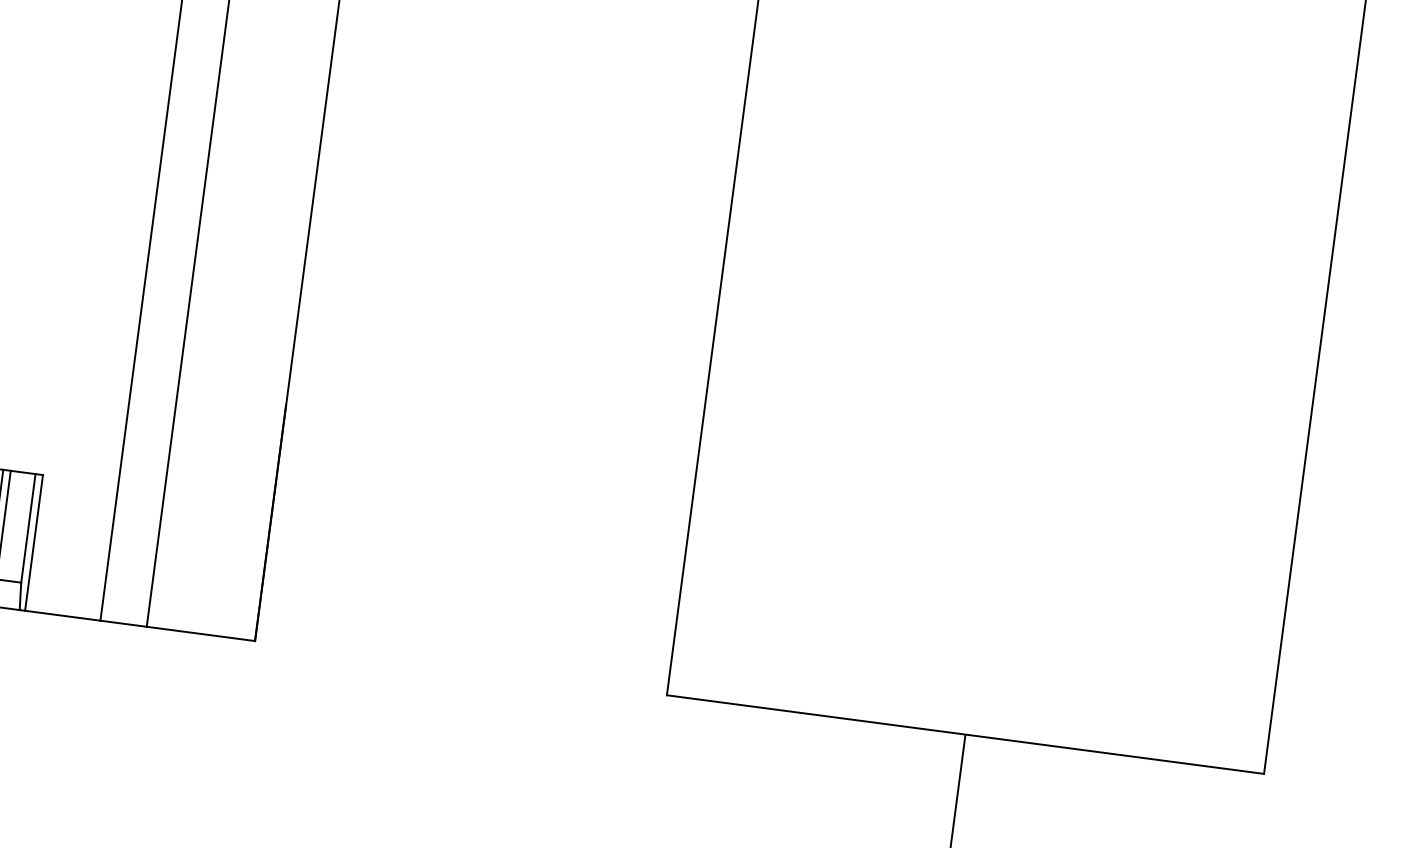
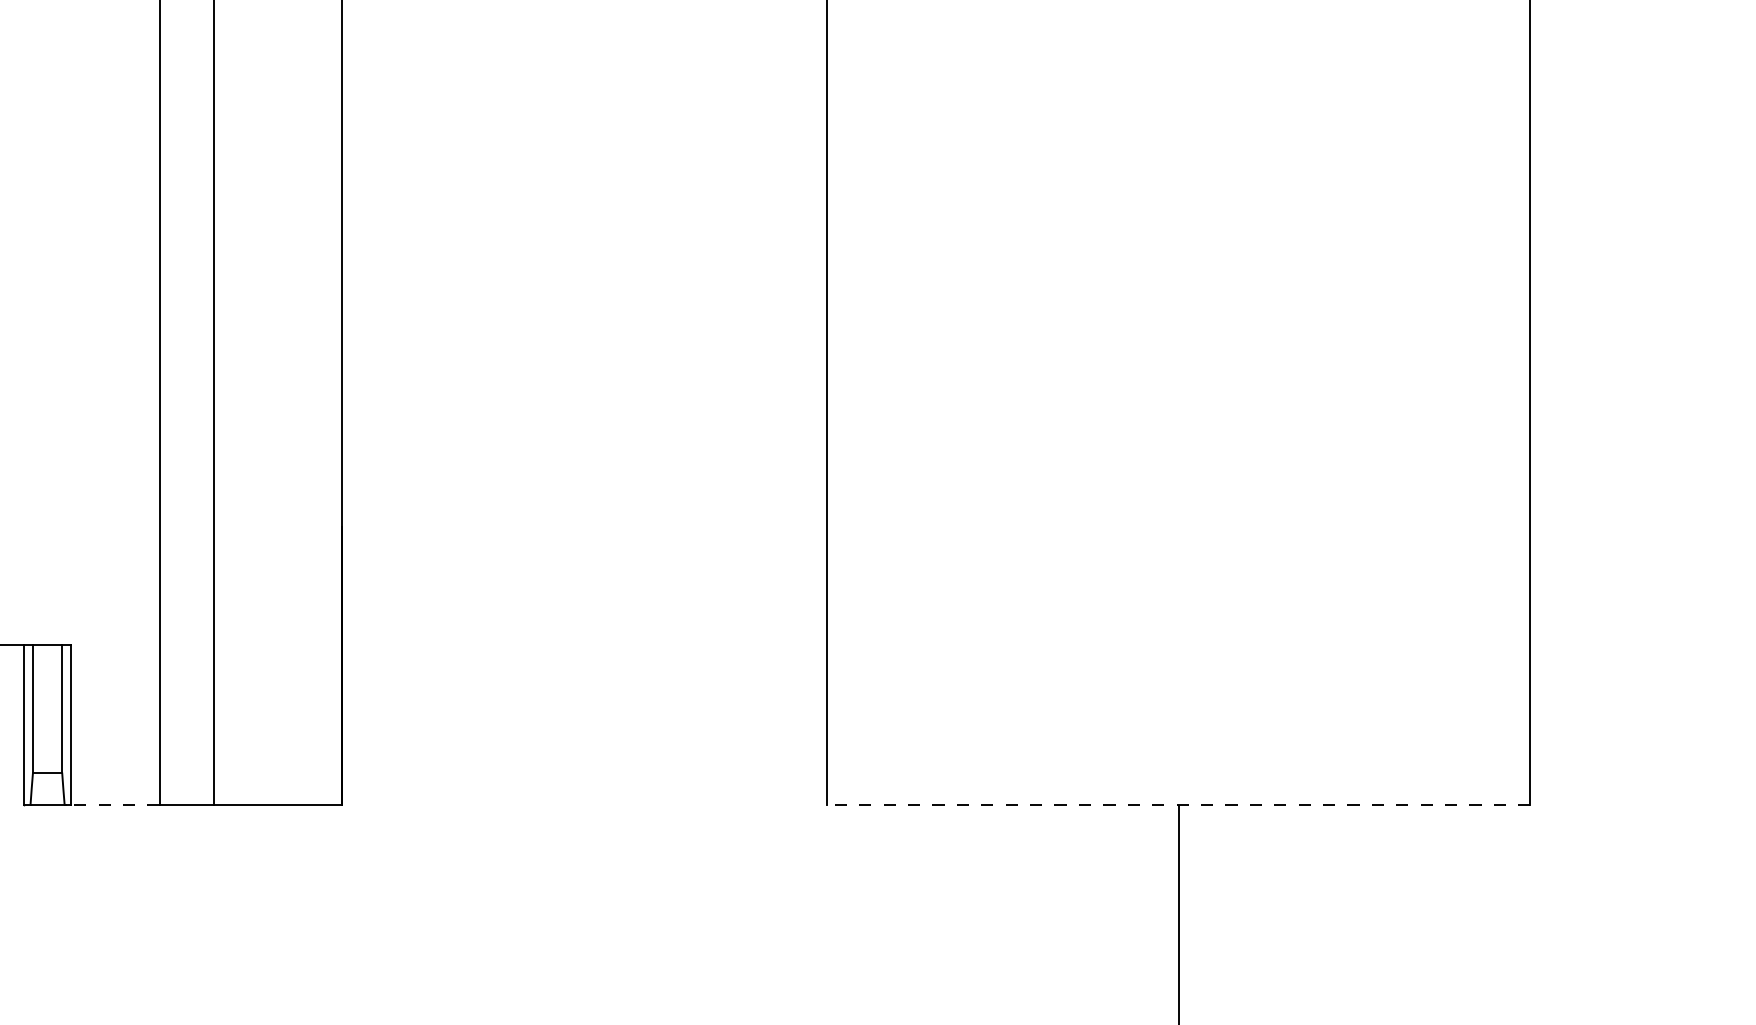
line: (62, 615) -> (114, 804), solid -> dashed
line: (965, 734) -> (1178, 804), solid -> dashed

